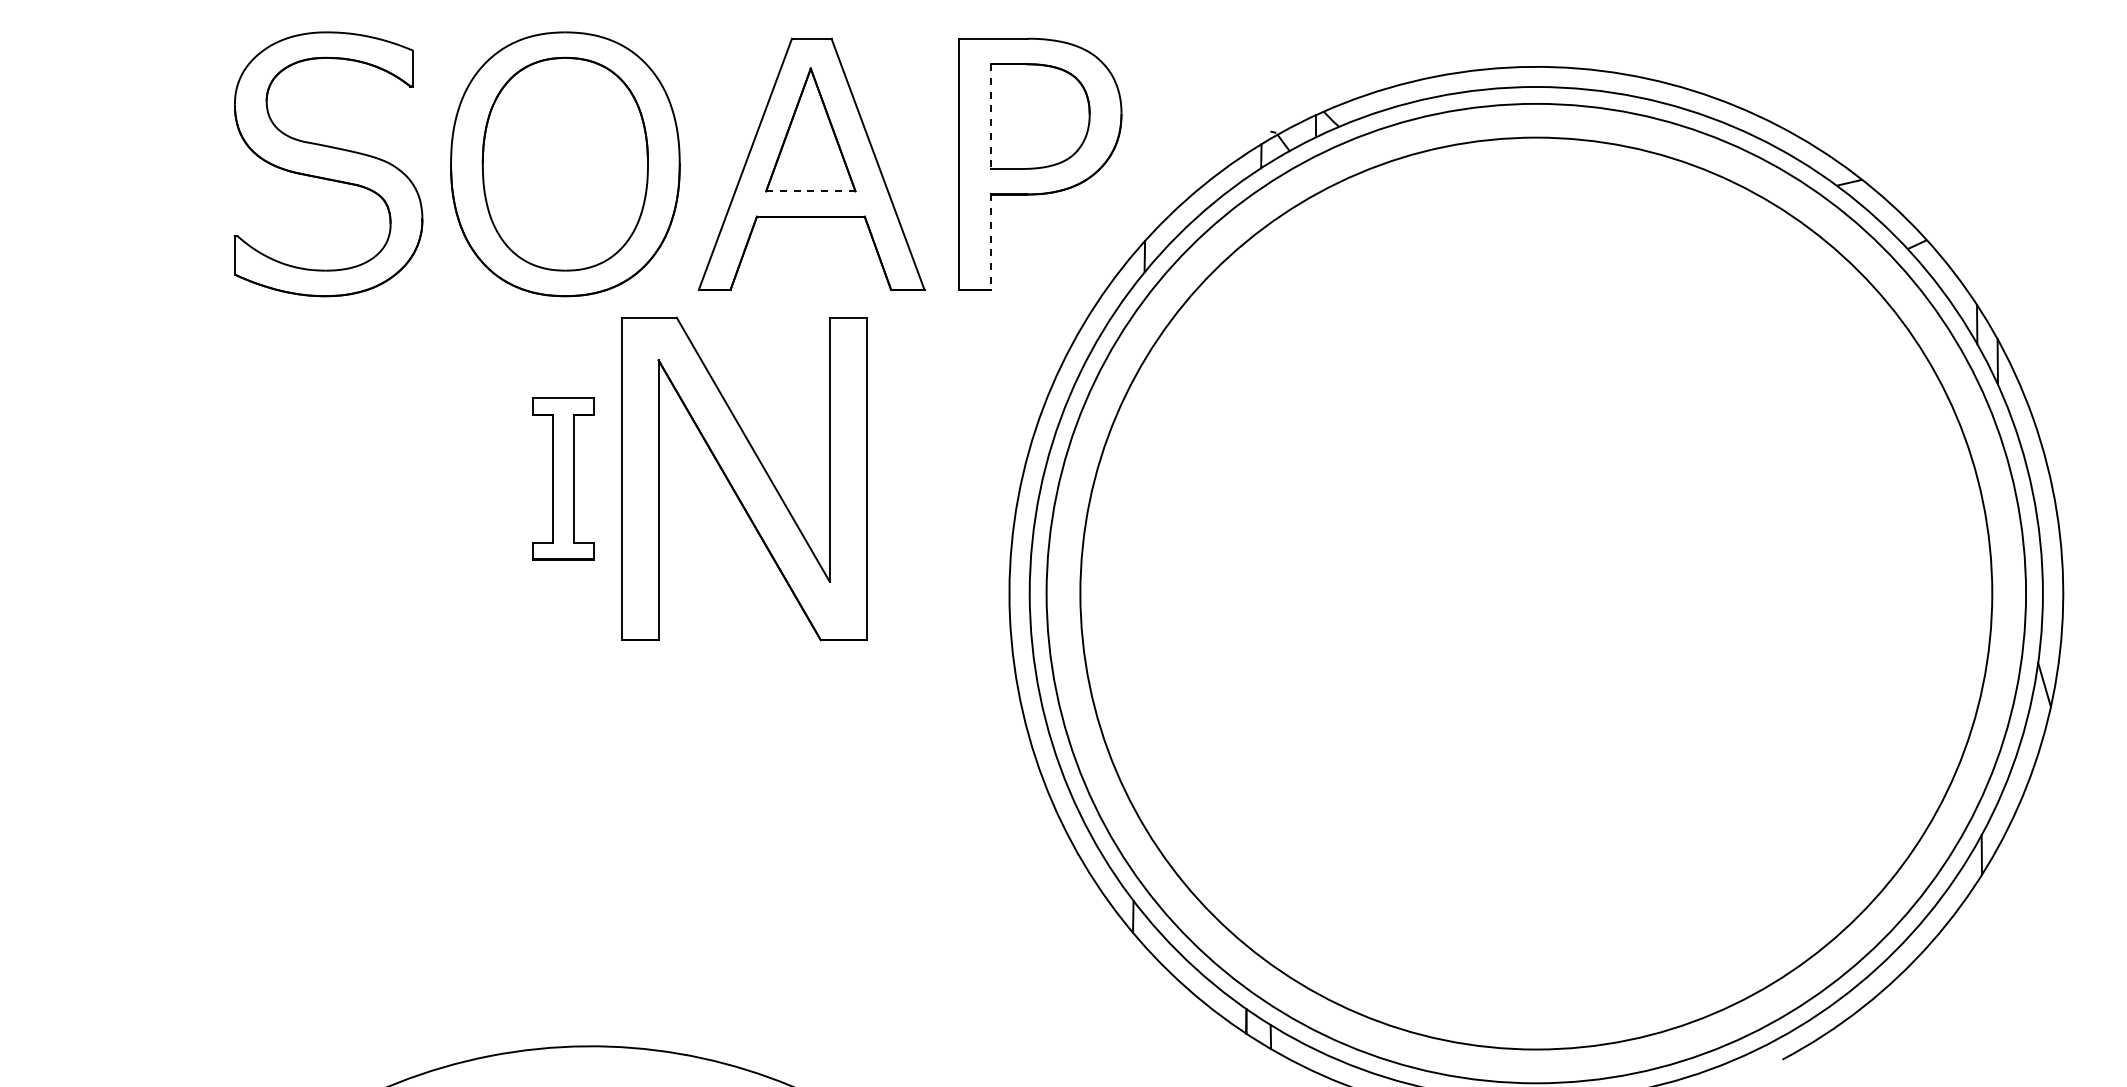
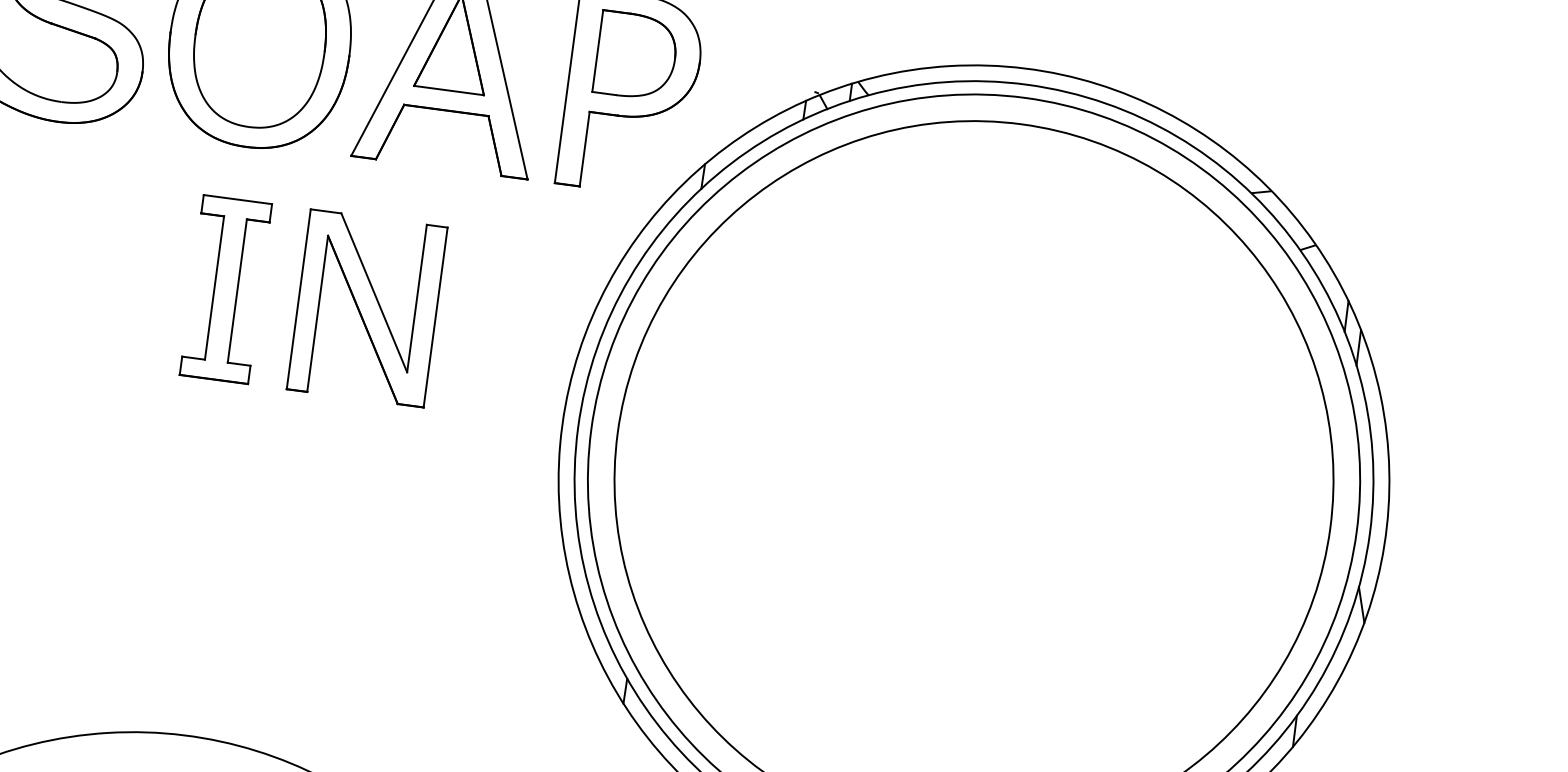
line: (991, 117) -> (597, 51), dashed -> solid
line: (810, 191) -> (448, 90), dashed -> solid
line: (991, 242) -> (584, 149), dashed -> solid
part: (563, 478) -> (225, 289), size x1.43
part: (744, 478) -> (367, 308), size x0.71

